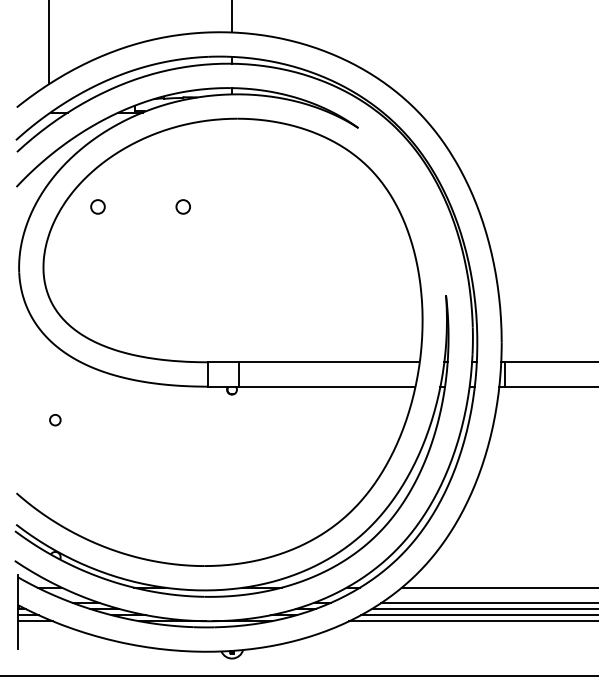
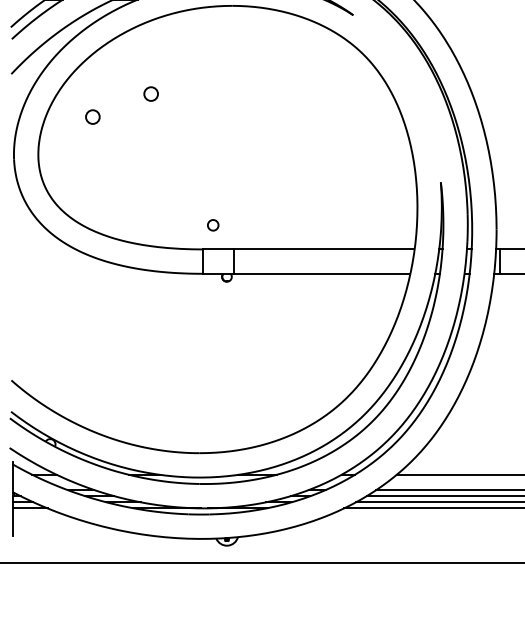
circle: (97, 206) -> (92, 116), moved
circle: (182, 206) -> (150, 93), moved
circle: (55, 420) -> (213, 225), moved

